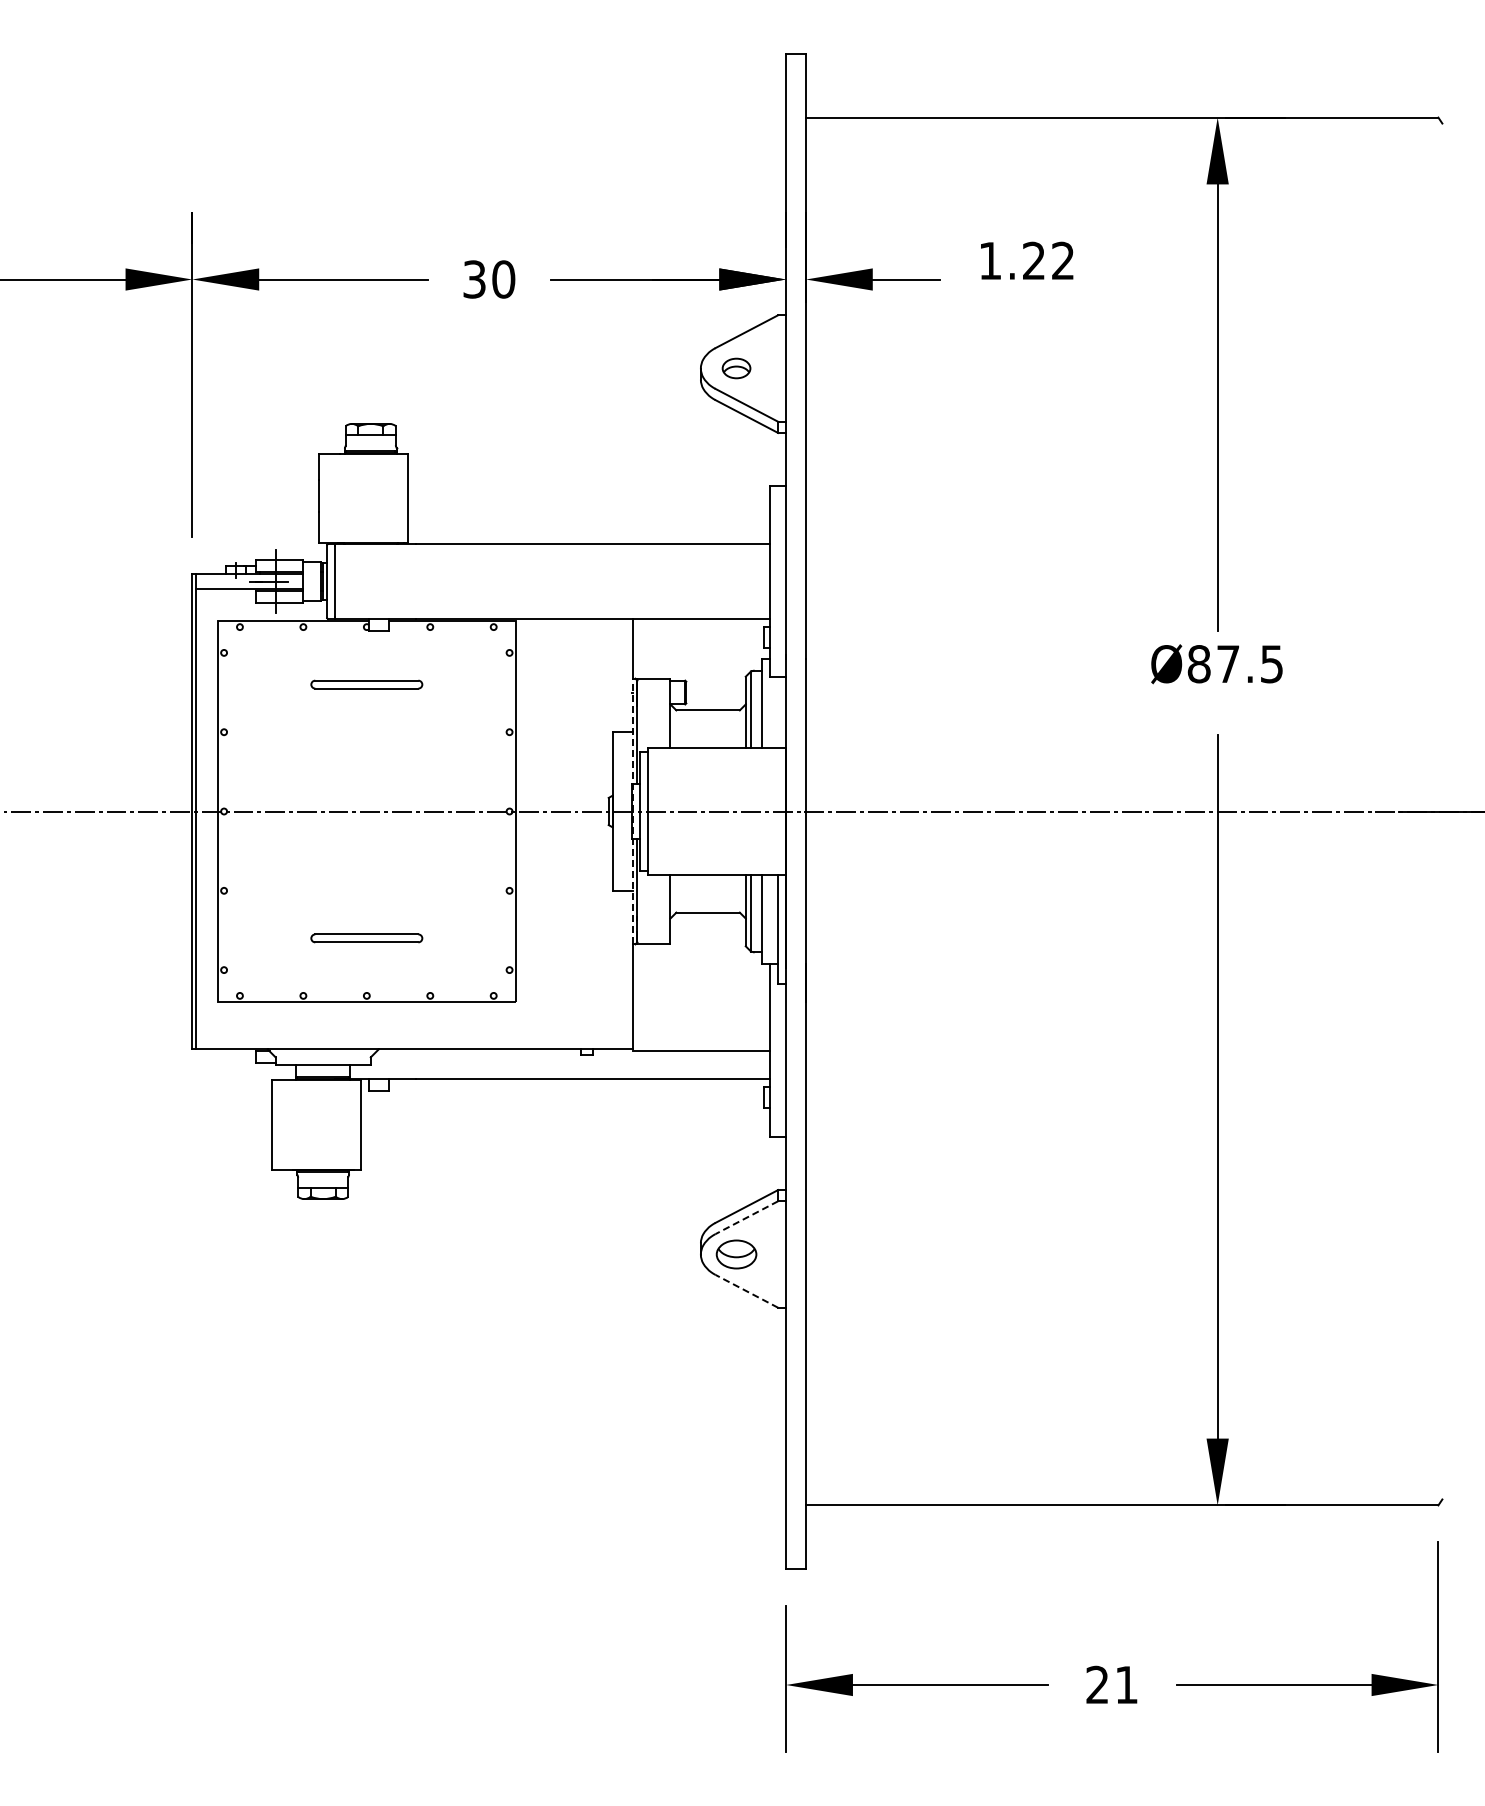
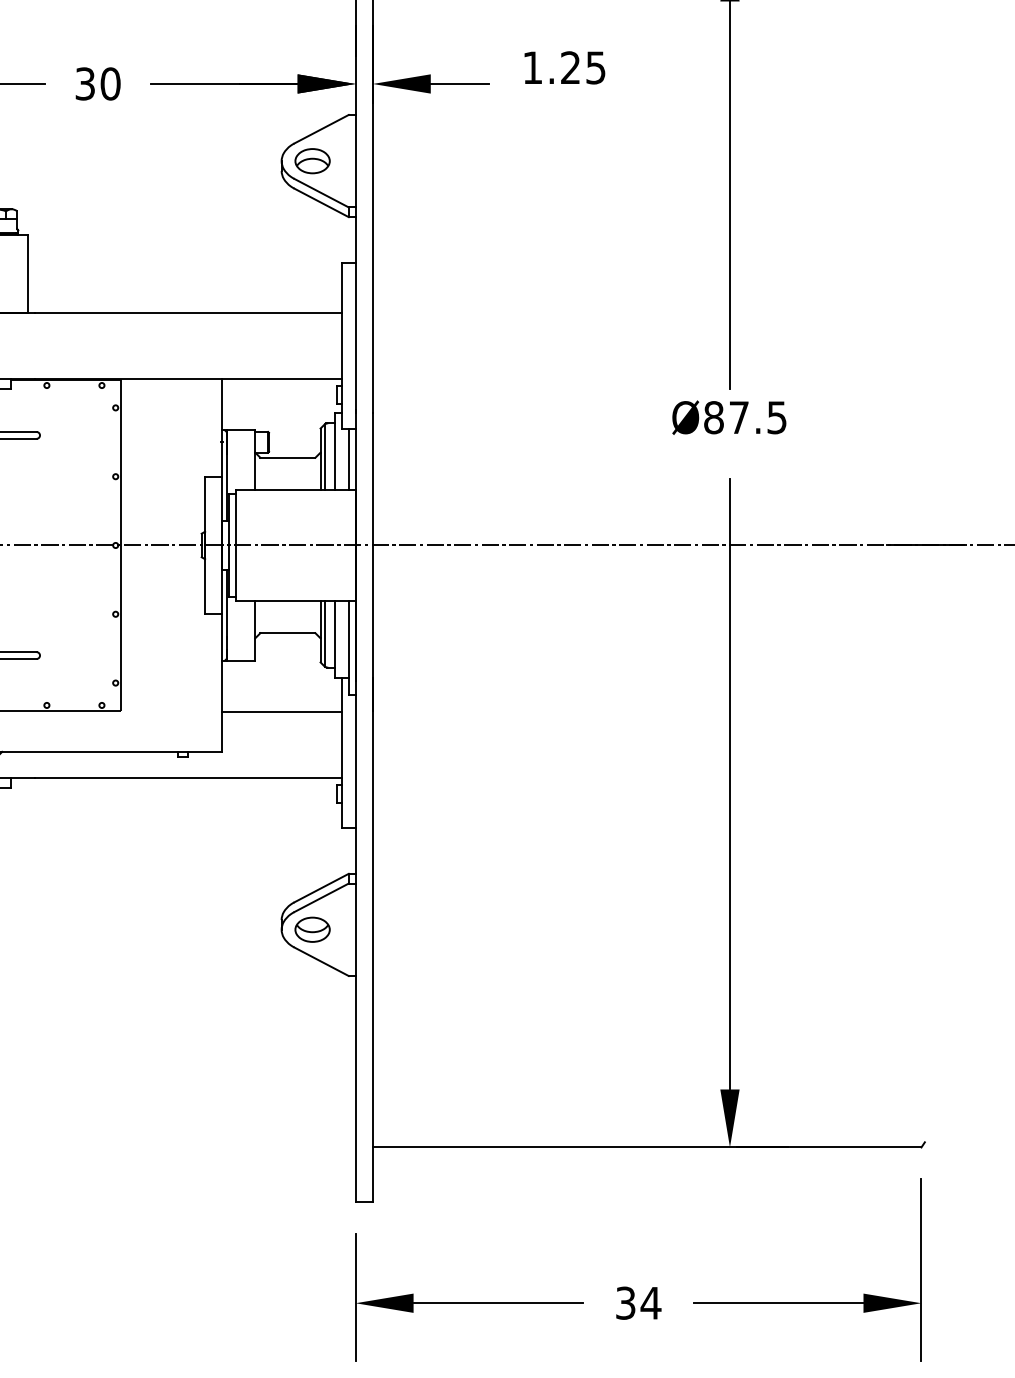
text: (1062, 260) -> (595, 67), 1.22 -> 1.25
part: (736, 368) -> (312, 161), size x1.43
line: (778, 712) -> (348, 459), added
line: (632, 811) -> (222, 545), dashed -> solid
line: (701, 1050) -> (282, 712), moved
line: (746, 1217) -> (321, 897), dashed -> solid
line: (746, 1291) -> (321, 961), dashed -> solid
text: (1112, 1685) -> (638, 1303), 21 -> 34

